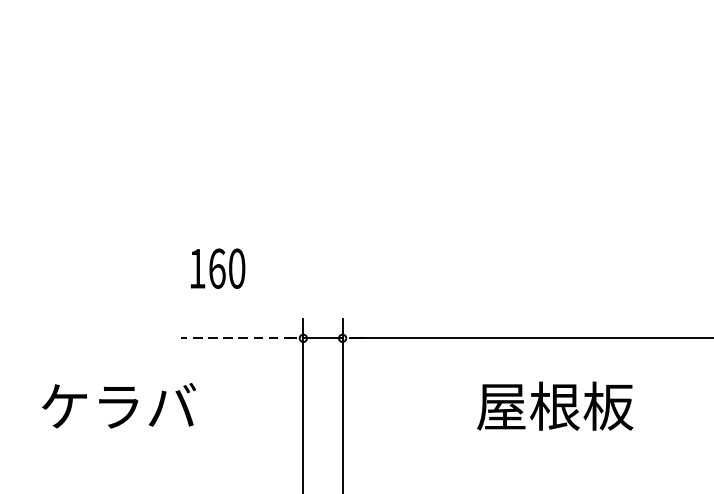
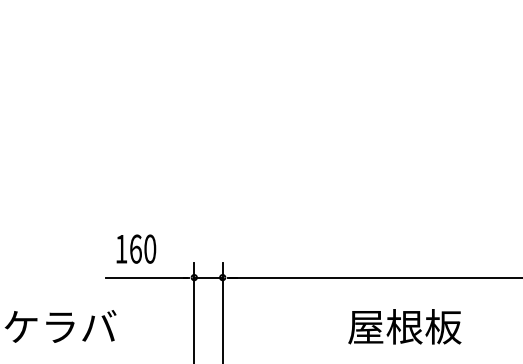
text: (218, 267) -> (136, 248), moved
line: (237, 338) -> (146, 277), dashed -> solid
text: (554, 405) -> (404, 326), moved

